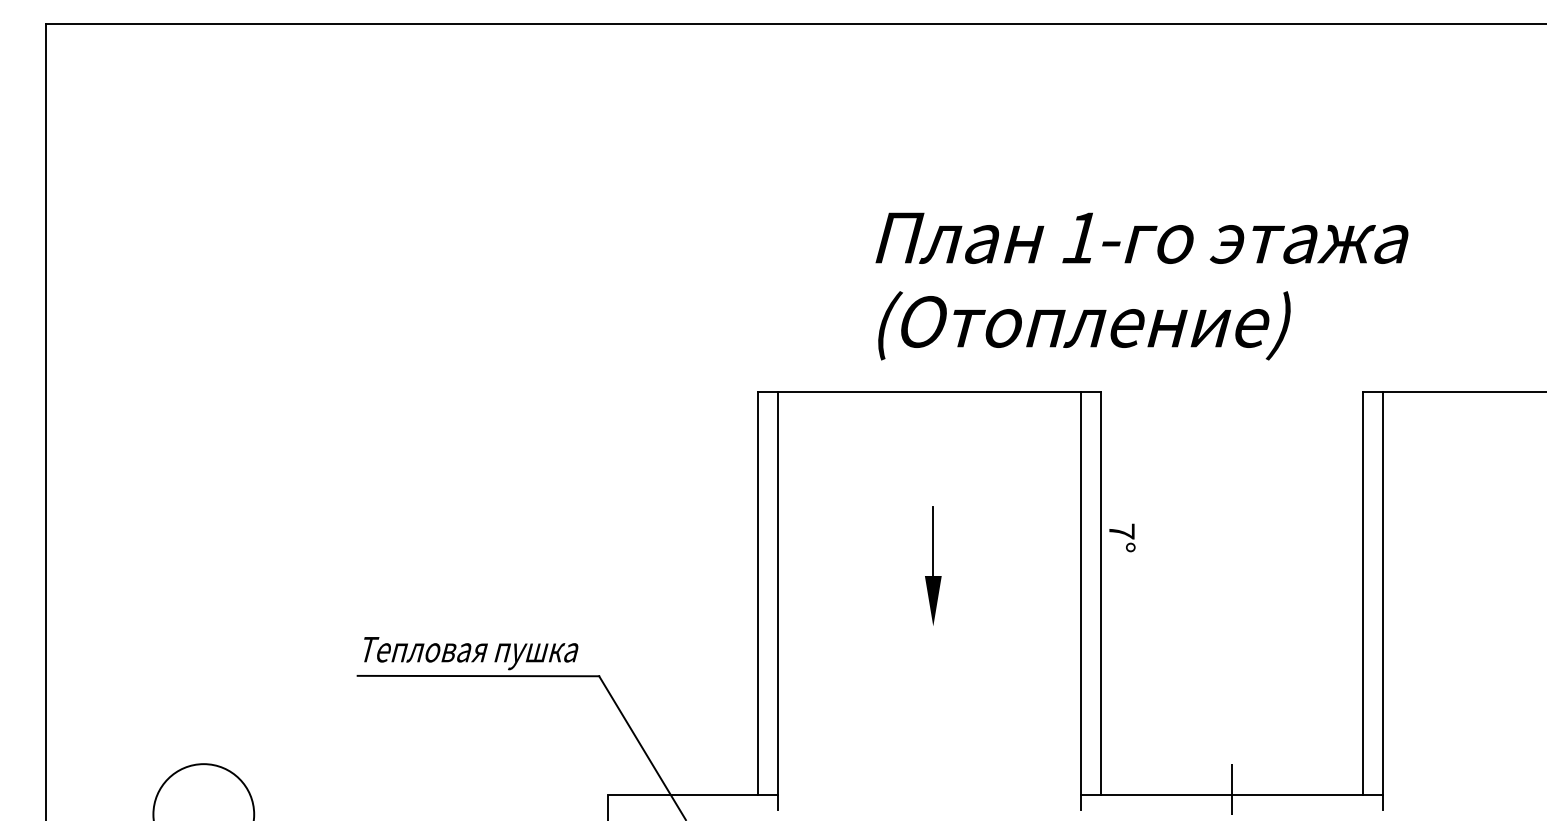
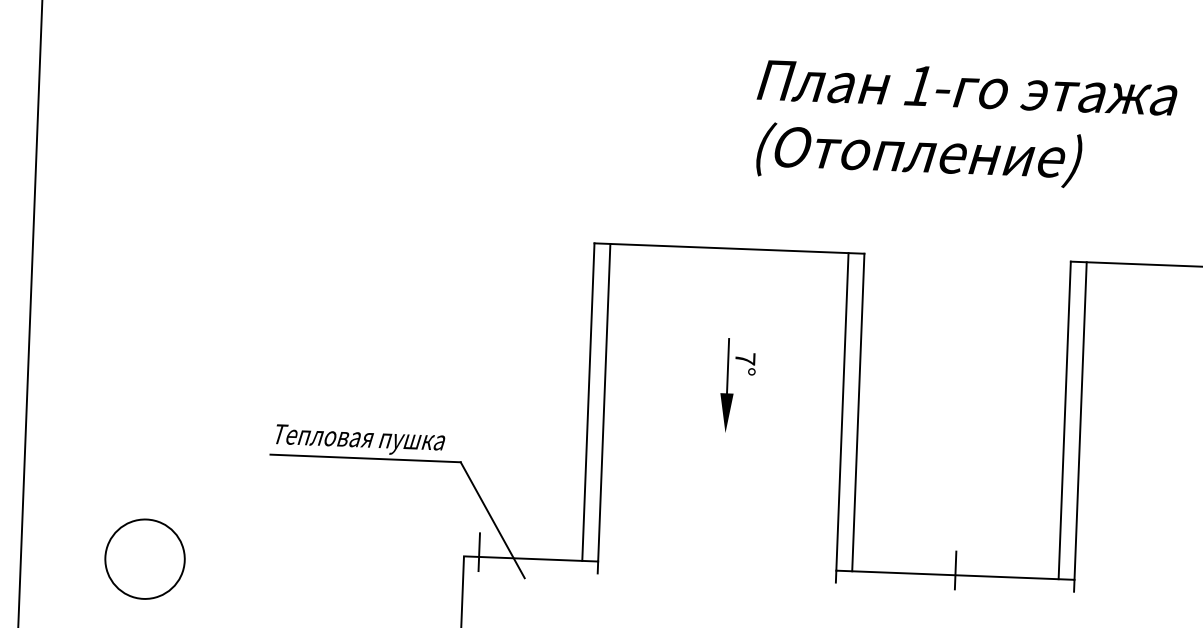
text: (1141, 286) -> (965, 126), moved
text: (1122, 537) -> (745, 363), moved
line: (627, 789) -> (479, 552), added

